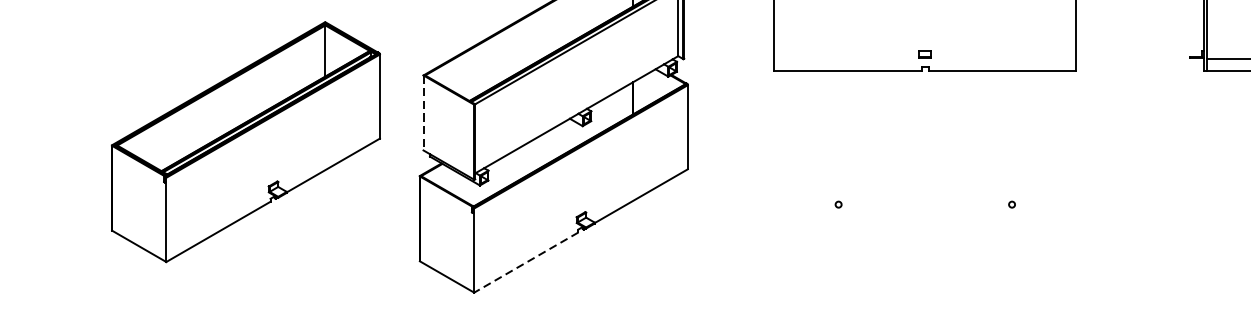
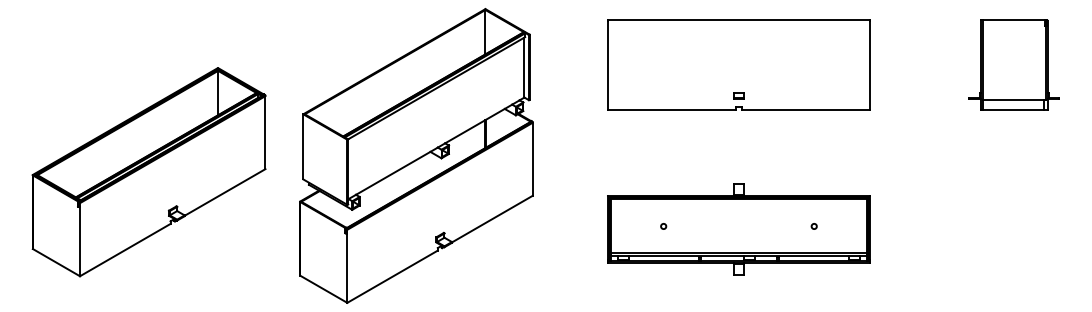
line: (423, 112) -> (303, 146), dashed -> solid
part: (924, 208) -> (738, 229), added
line: (526, 262) -> (392, 276), dashed -> solid

